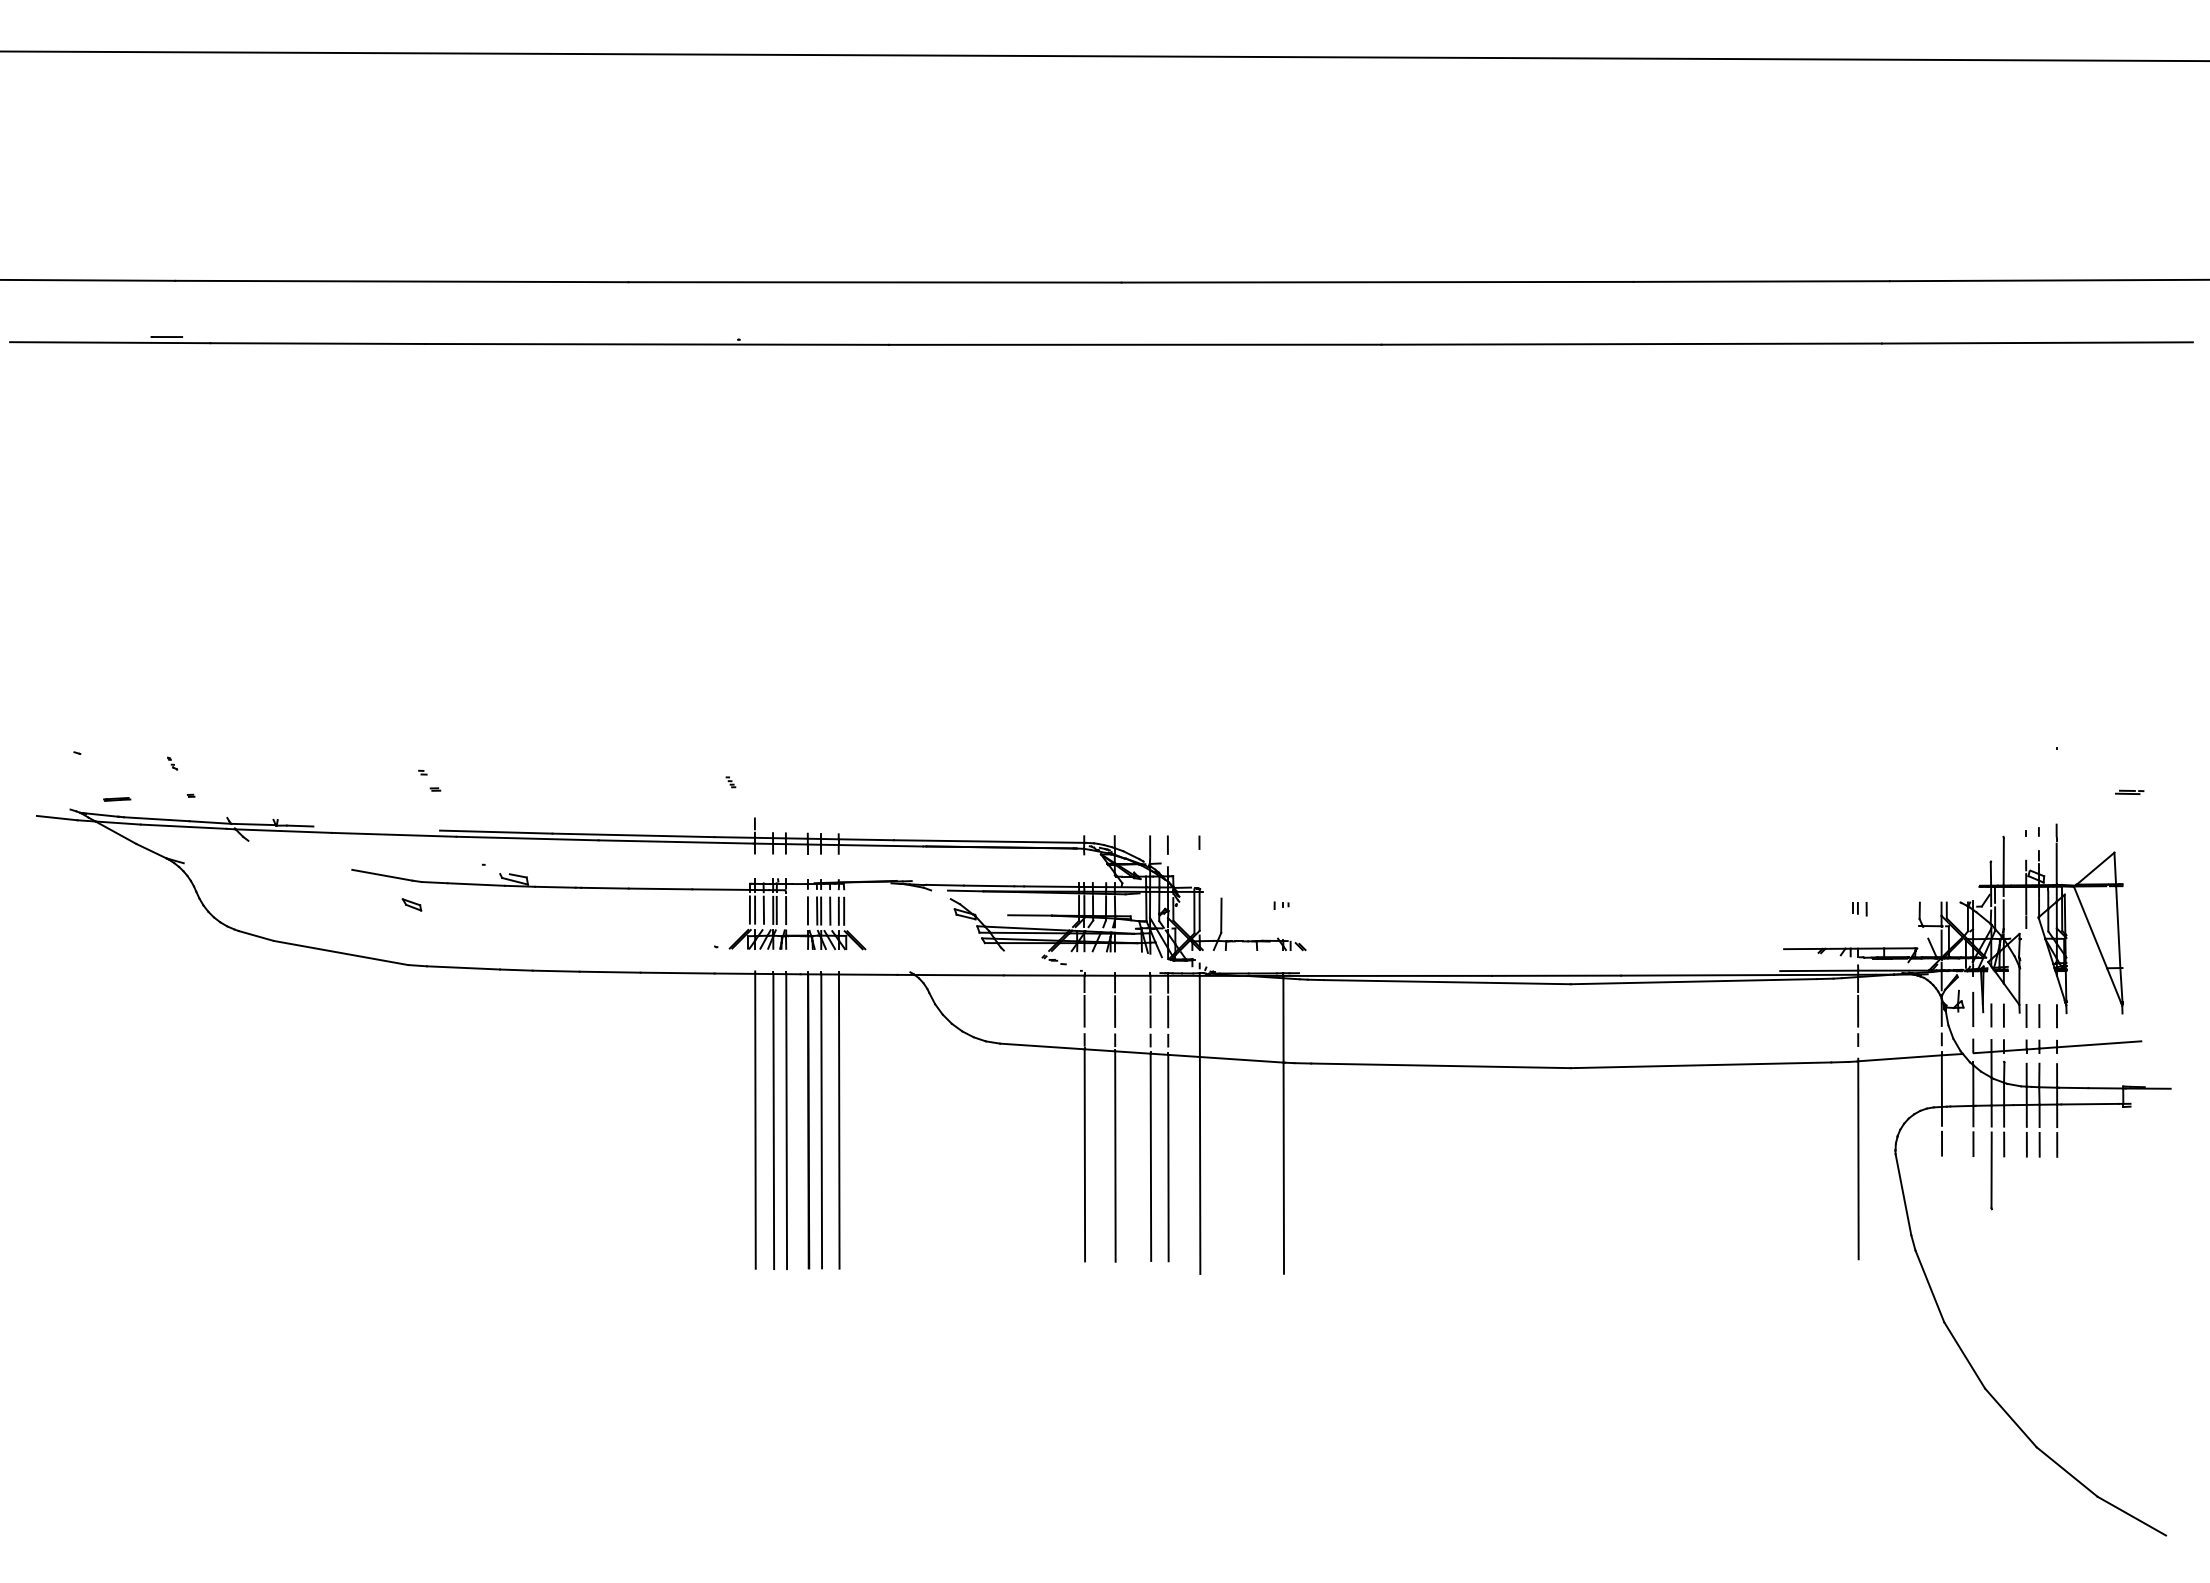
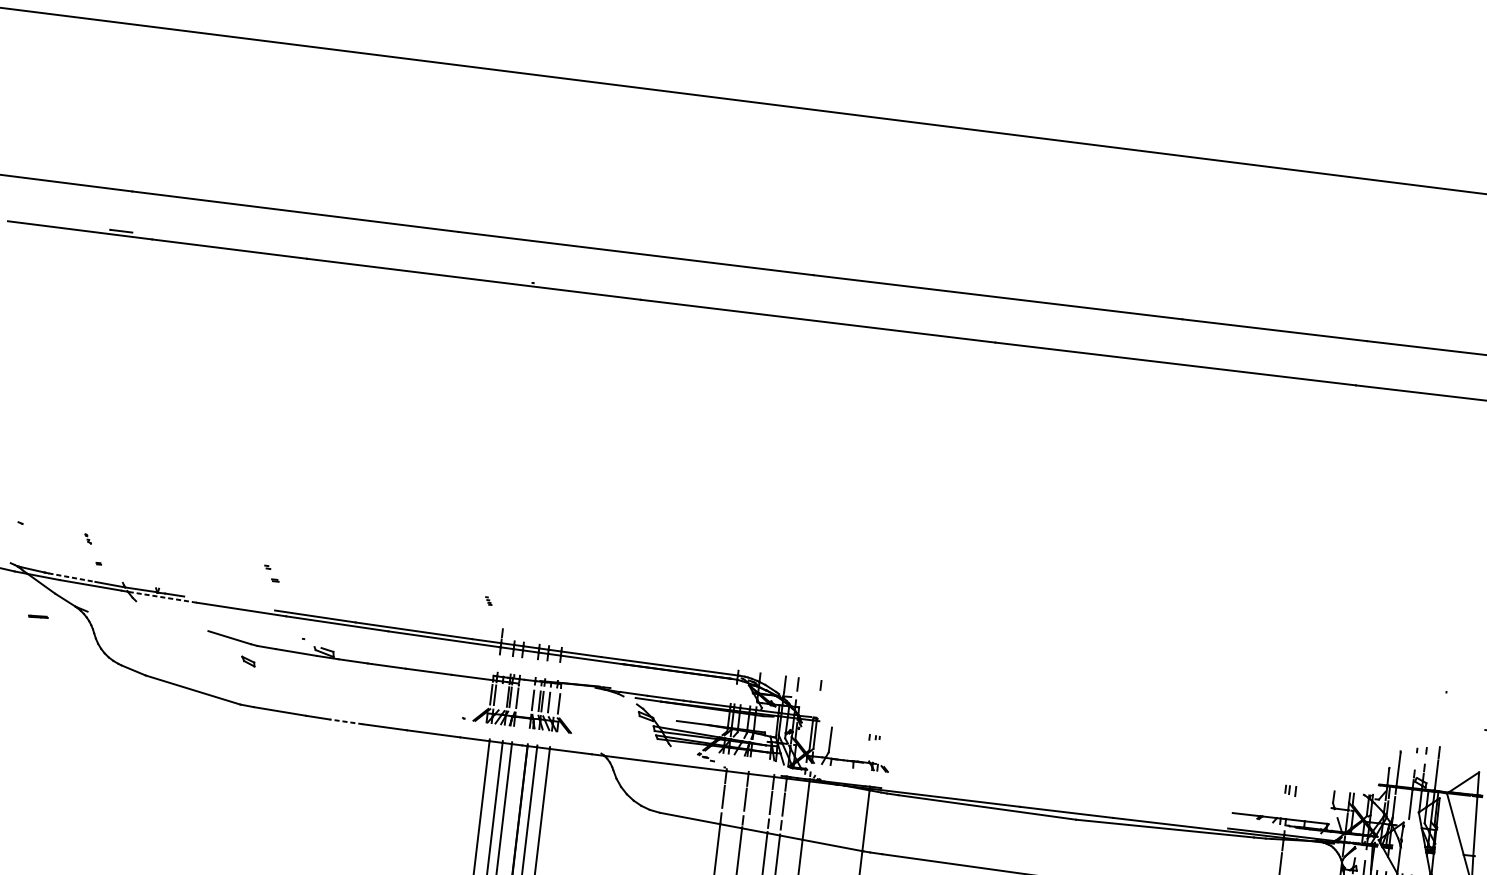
line: (117, 799) -> (38, 616), moved
line: (156, 819) -> (71, 577), solid -> dashed
line: (283, 831) -> (162, 597), solid -> dashed
line: (763, 909) -> (501, 695), removed
line: (838, 910) -> (555, 702), removed
line: (556, 971) -> (346, 722), solid -> dashed

